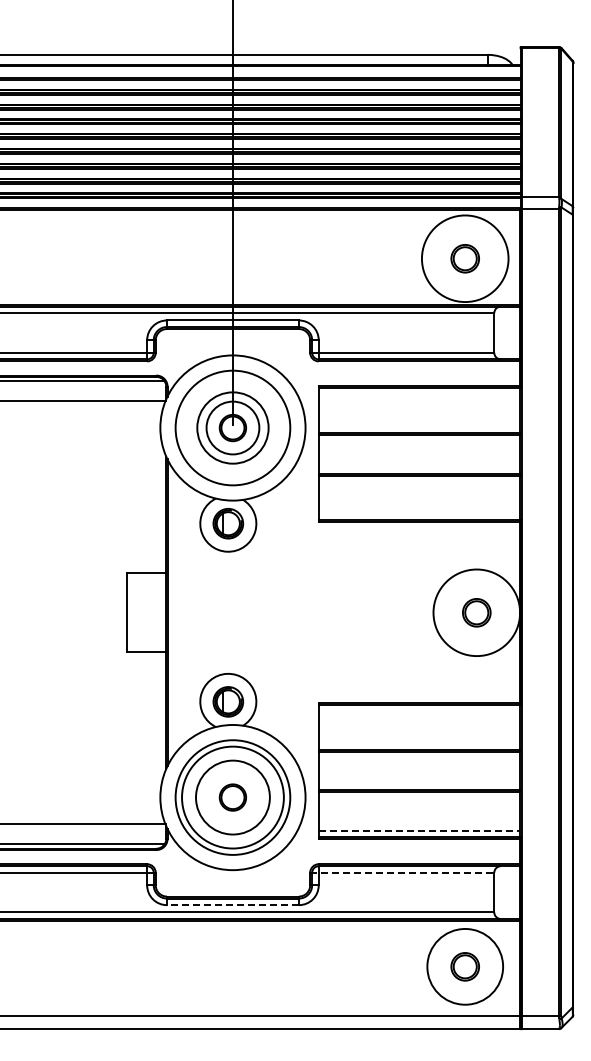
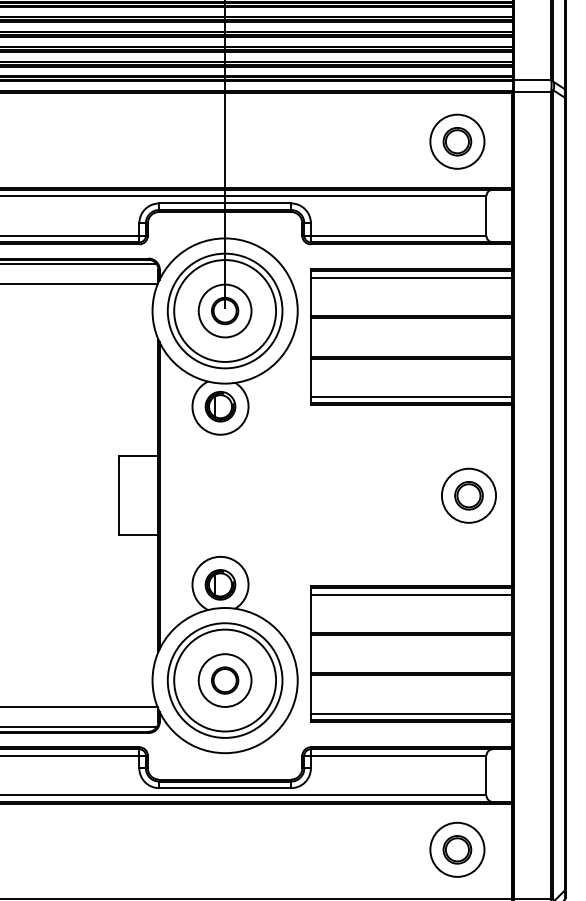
circle: (465, 258) -> (457, 141), size x0.62
line: (419, 395) -> (411, 278), added
circle: (232, 427) -> (224, 310), size x1.43
line: (419, 513) -> (411, 396), added
circle: (476, 612) -> (468, 495), size x0.62
line: (419, 711) -> (411, 594), added
circle: (232, 797) -> (224, 680), size x0.71
line: (419, 830) -> (411, 713), dashed -> solid
line: (402, 872) -> (394, 755), dashed -> solid
line: (232, 905) -> (224, 788), dashed -> solid
circle: (465, 966) -> (457, 849), size x0.71

